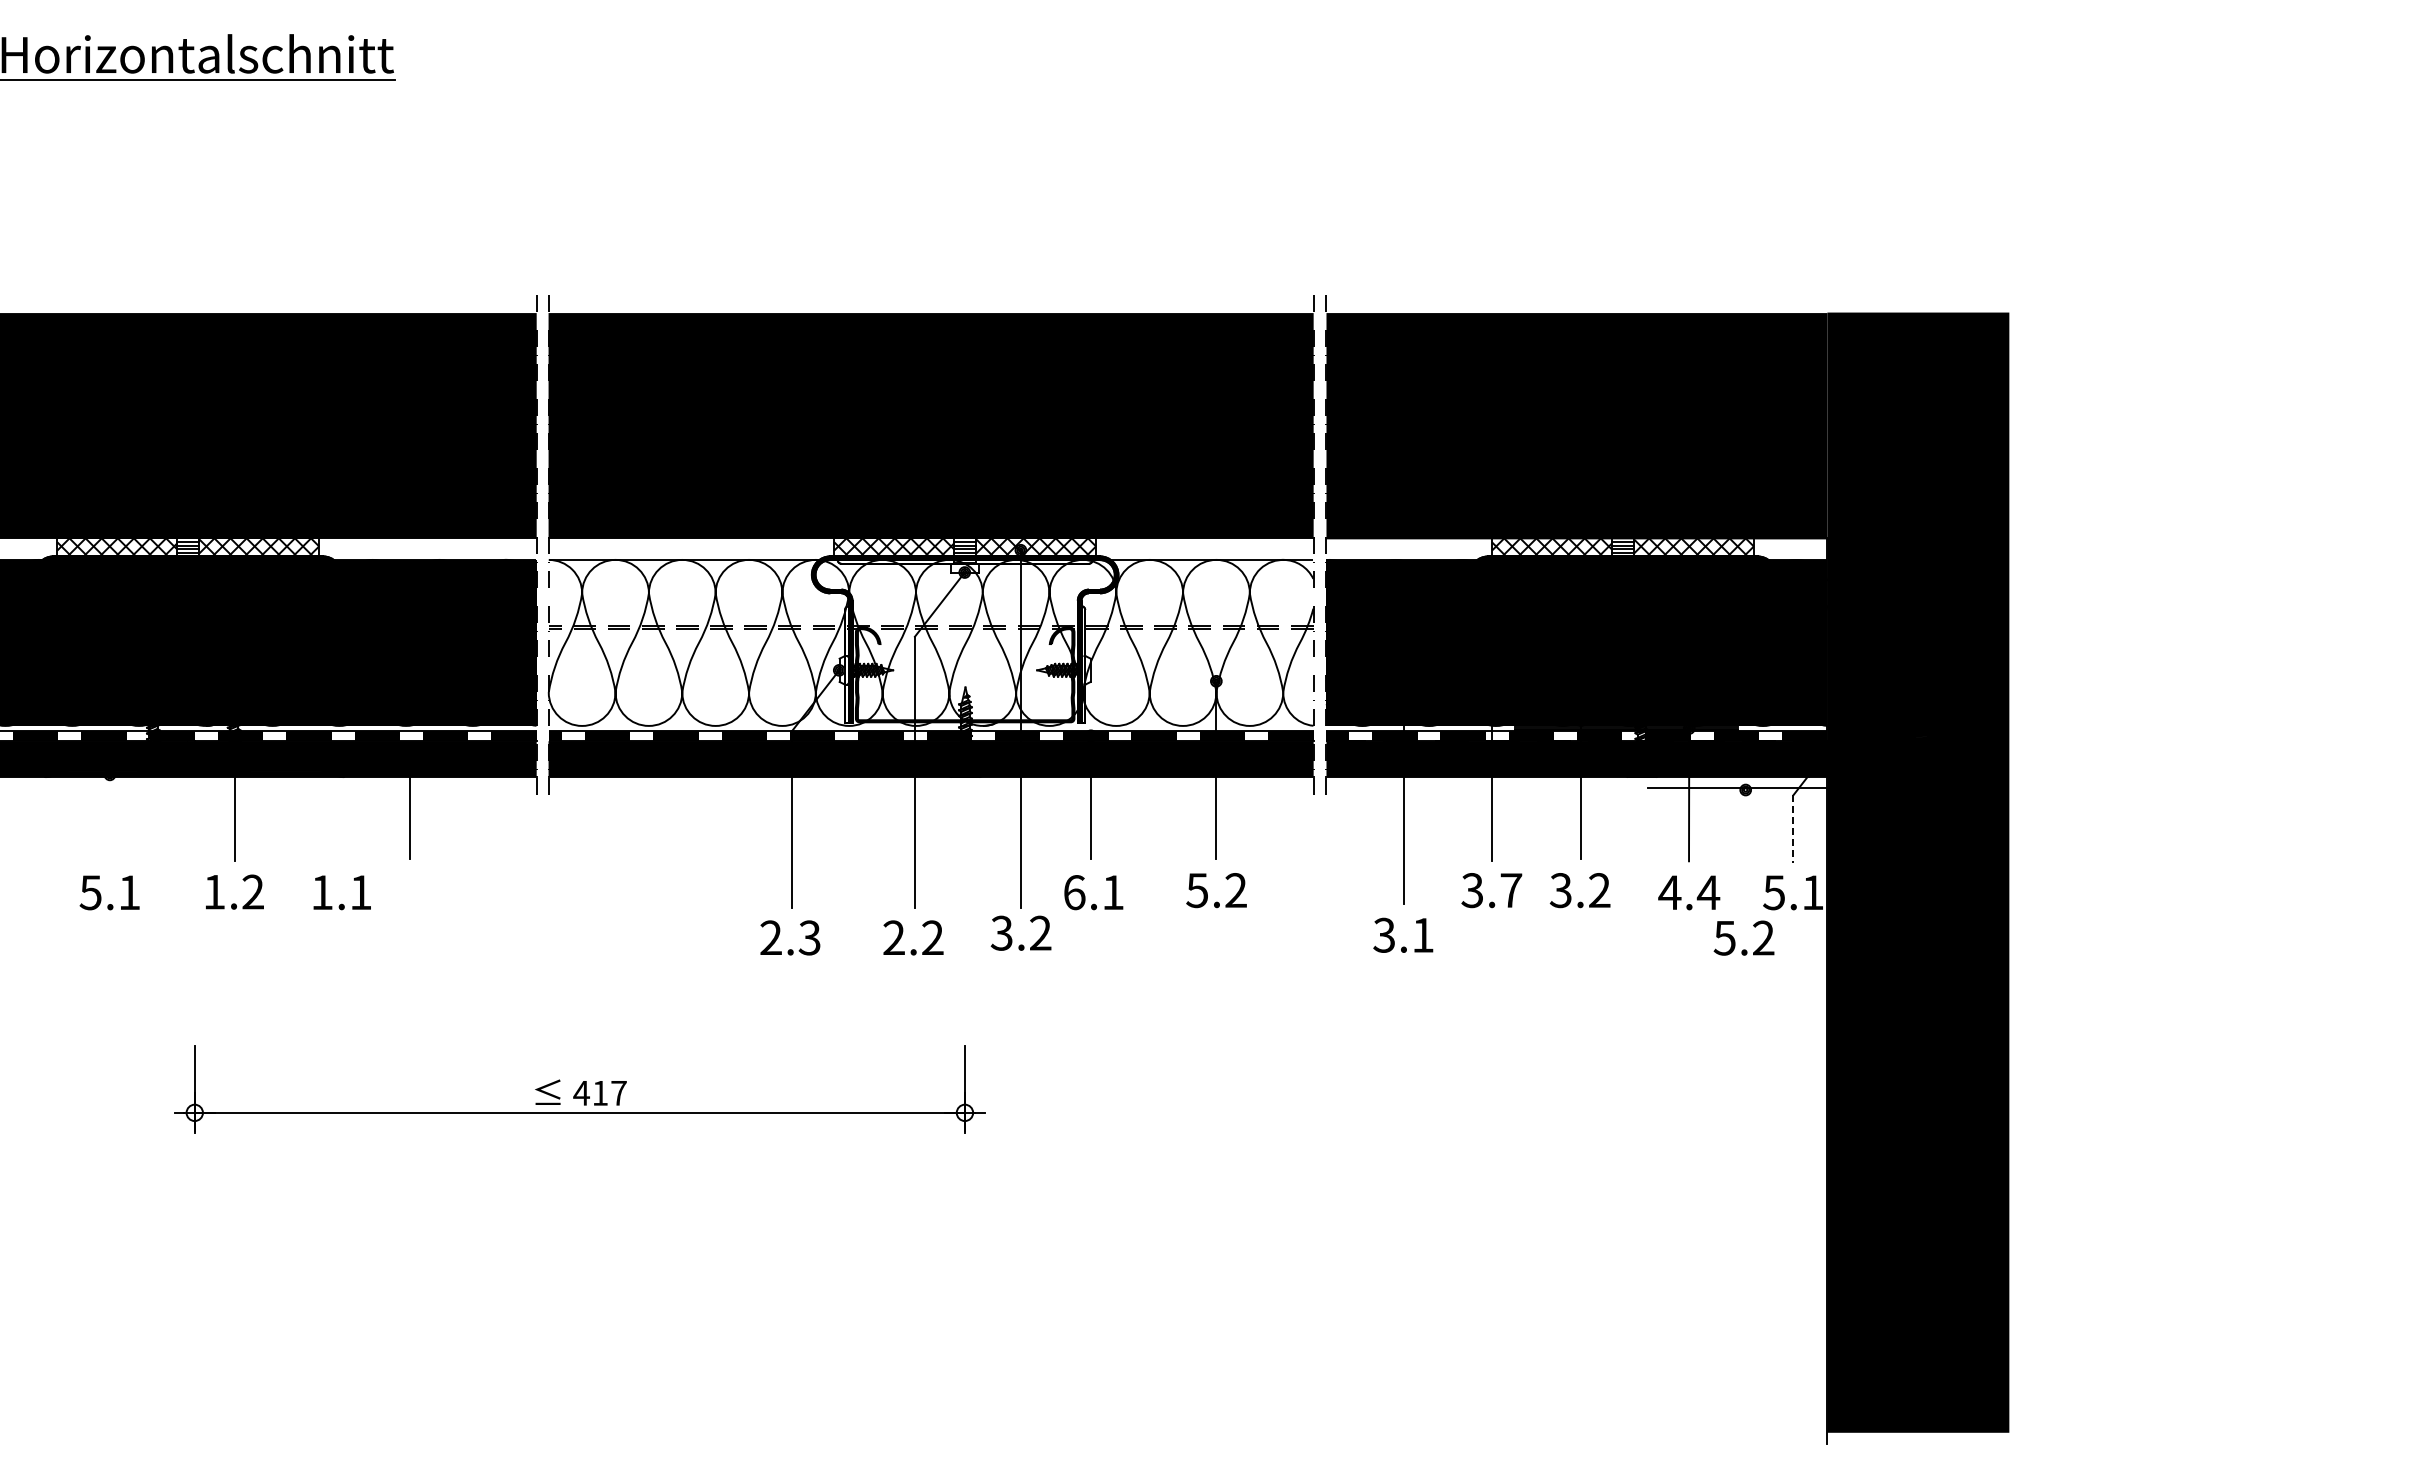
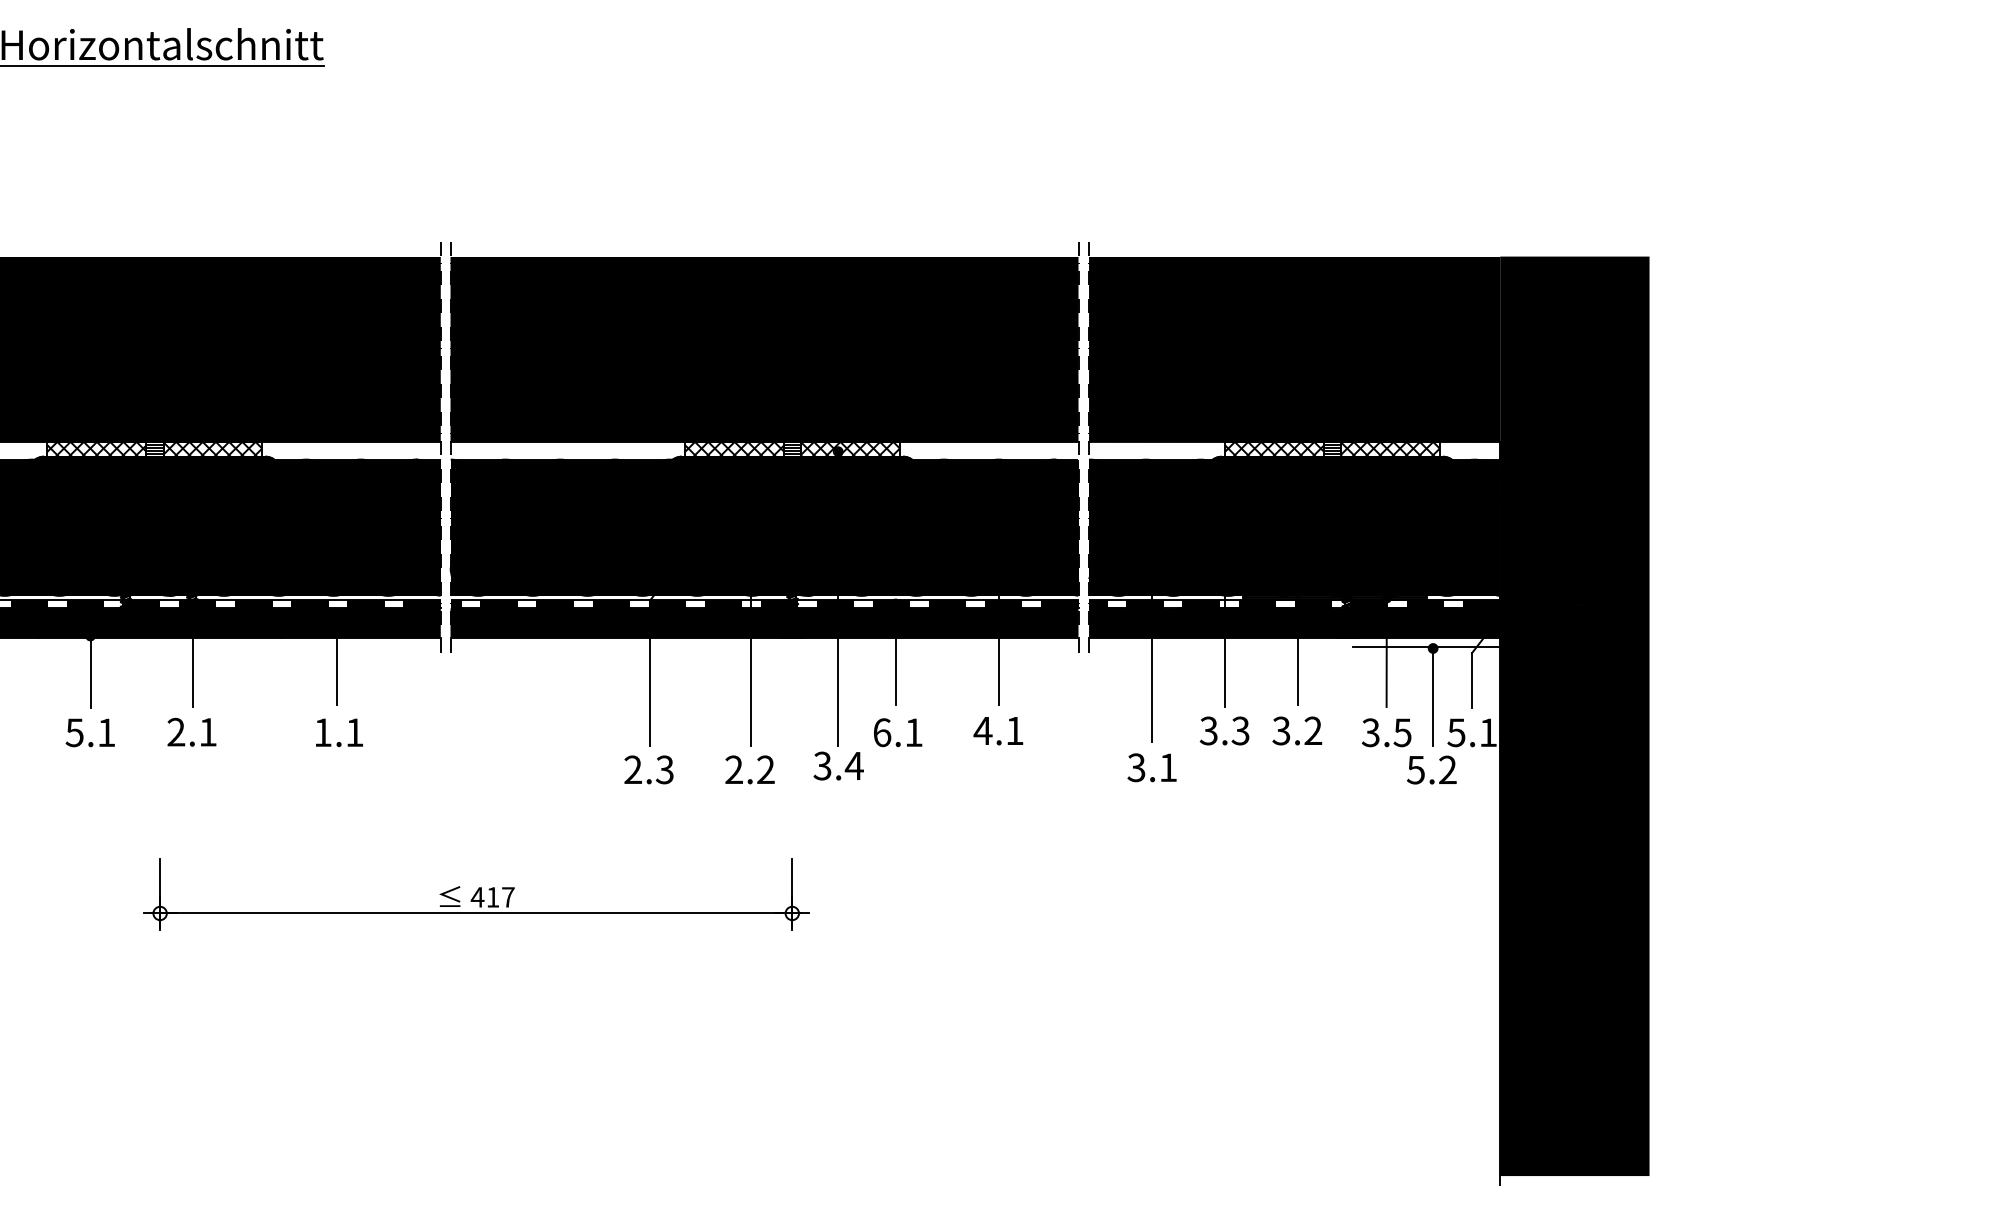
fill: (930, 642) -> (764, 527), added
line: (109, 818) -> (90, 671), added
line: (1793, 829) -> (1472, 680), dashed -> solid
line: (1745, 849) -> (1432, 697), added
text: (1215, 890) -> (997, 730), 5.2 -> 4.1
text: (1511, 890) -> (1240, 730), 3.7 -> 3.3
text: (233, 891) -> (191, 731), 1.2 -> 2.1
text: (341, 892) -> (338, 732), moved
text: (1689, 892) -> (1387, 732), 4.4 -> 3.5
text: (1040, 932) -> (854, 765), 3.2 -> 3.4

